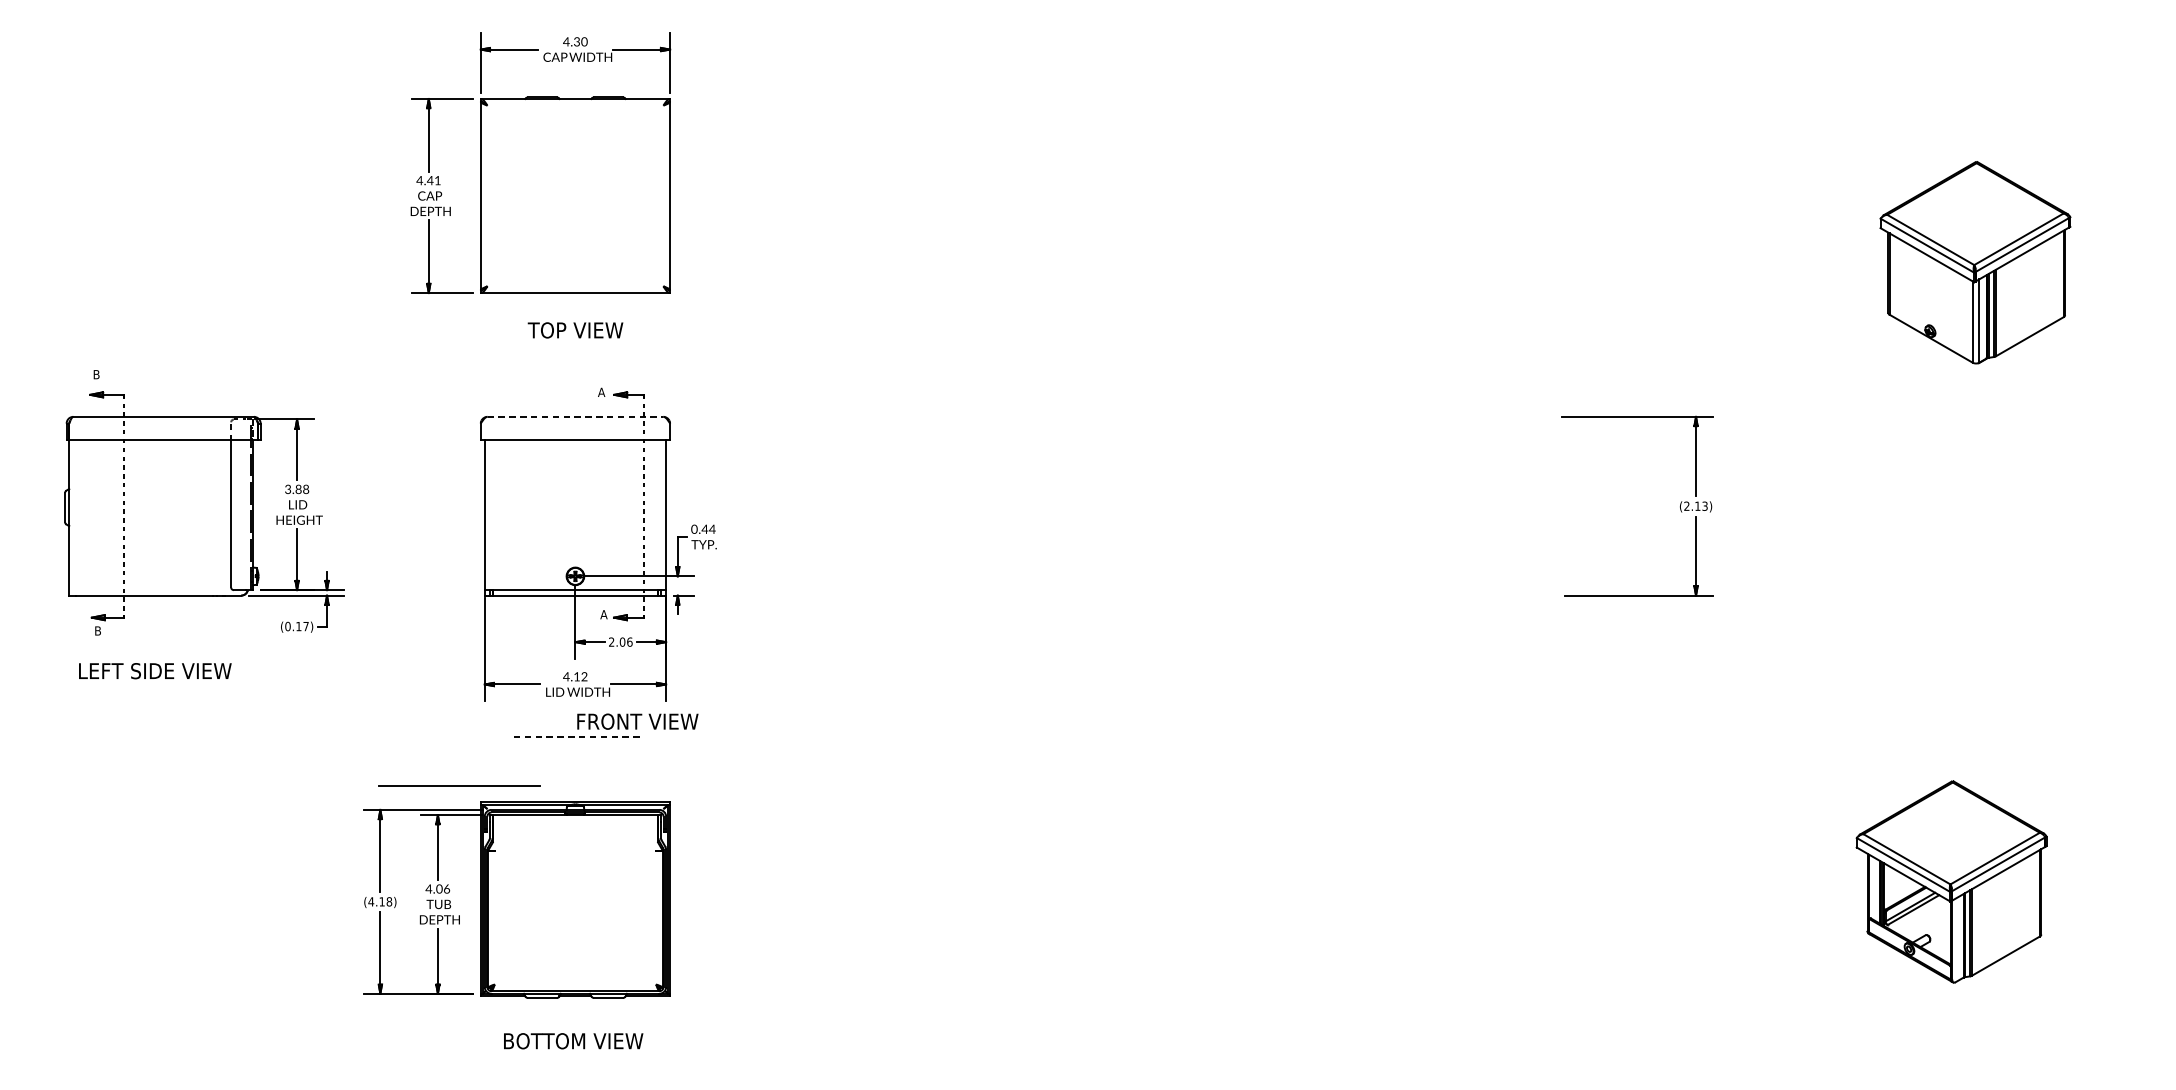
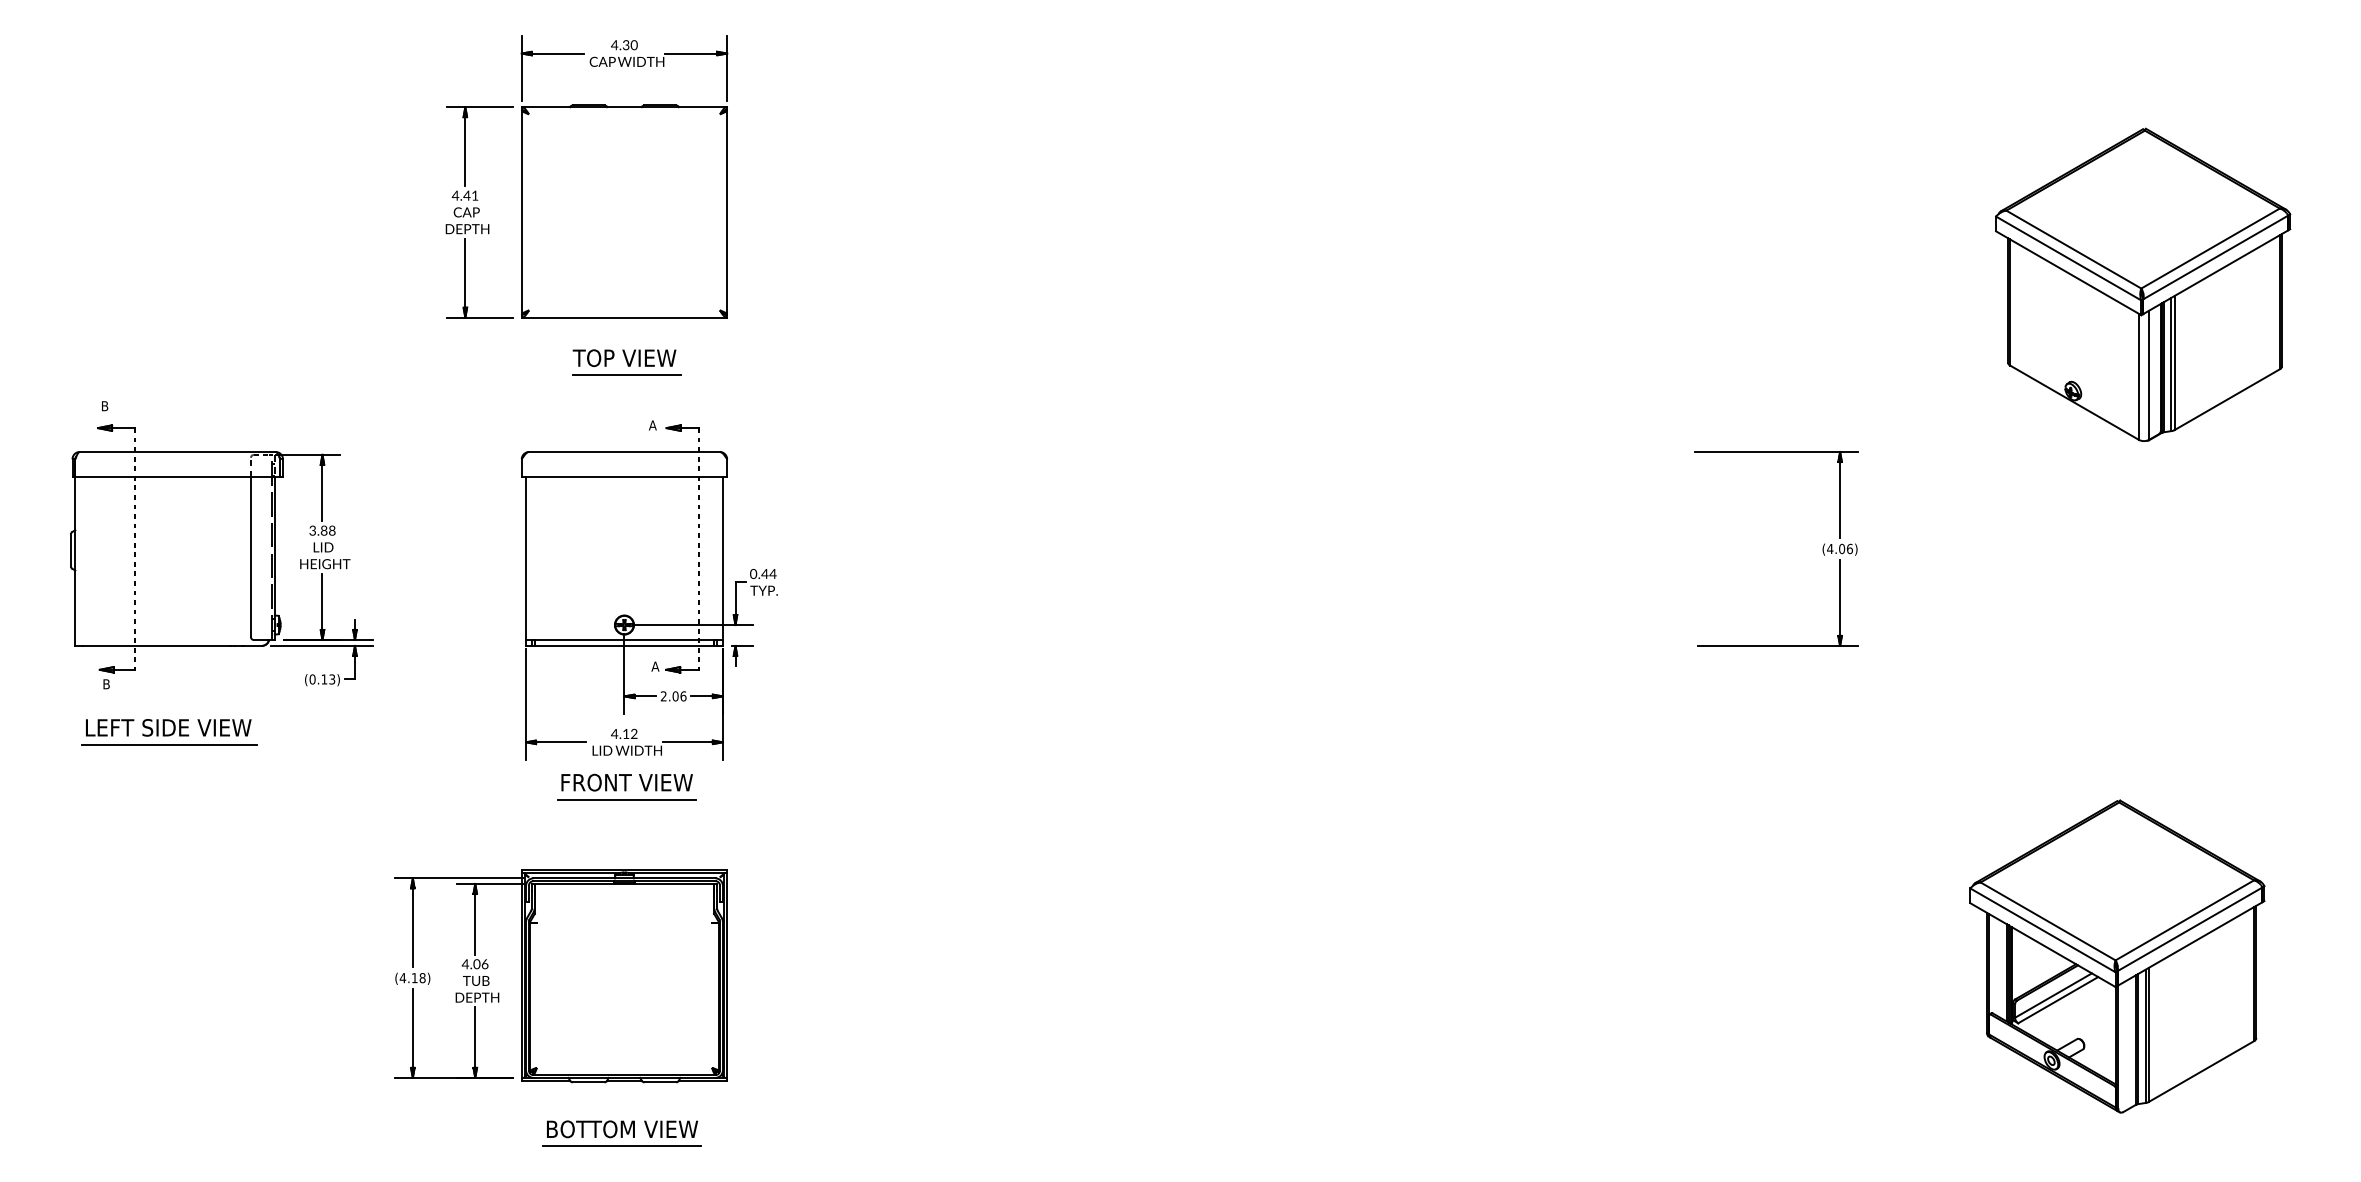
part: (1975, 262) -> (2143, 284), size x1.43
line: (577, 346) -> (626, 375), added
line: (575, 417) -> (624, 452), dashed -> solid
text: (1695, 505) -> (1839, 548), (2.13) -> (4.06)
text: (306, 626) -> (332, 679), (0.17) -> (0.13)
text: (637, 721) -> (626, 782), moved
line: (578, 737) -> (627, 799), dashed -> solid
line: (459, 785) -> (169, 744), moved
part: (1951, 881) -> (2117, 956), size x1.43
line: (573, 1057) -> (622, 1146), added

